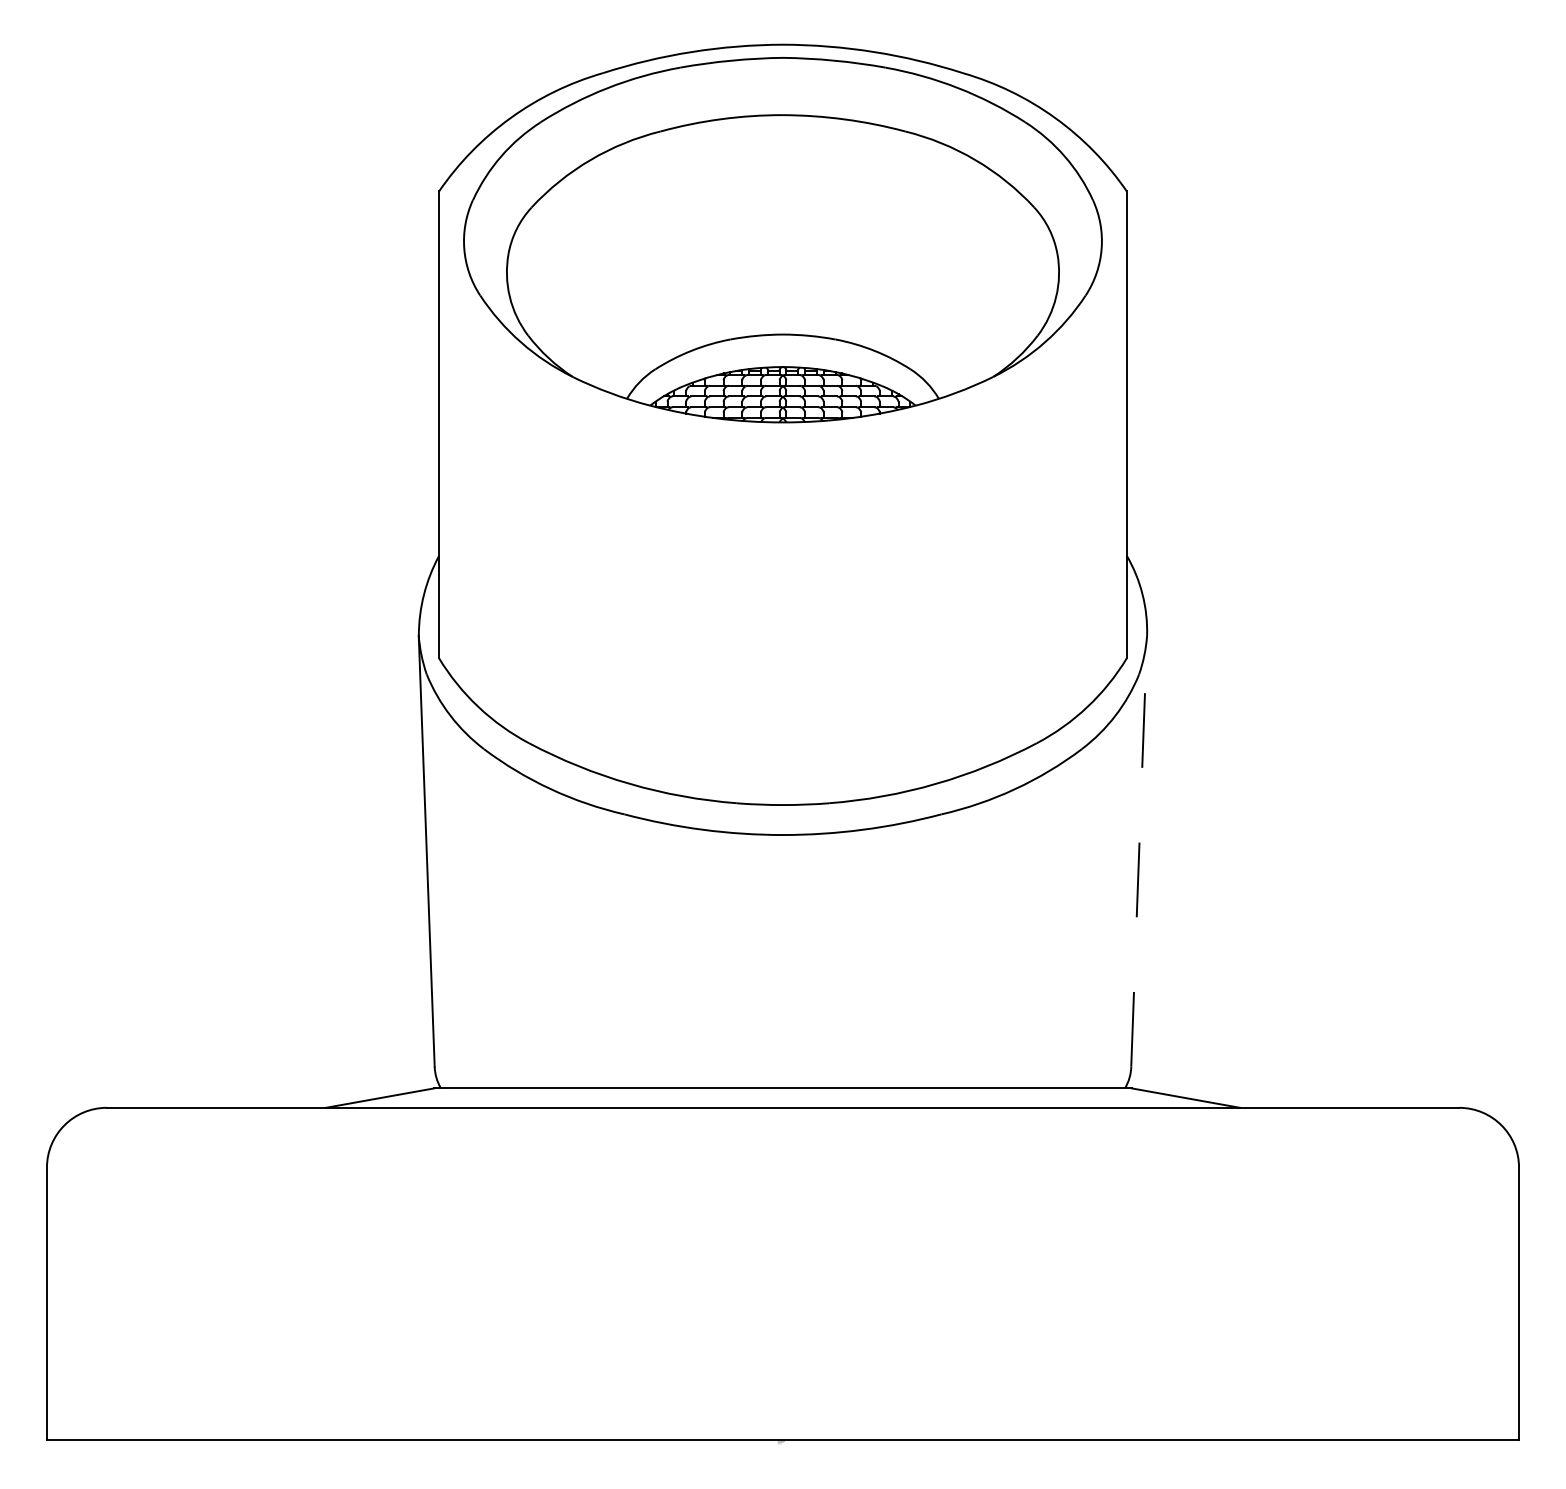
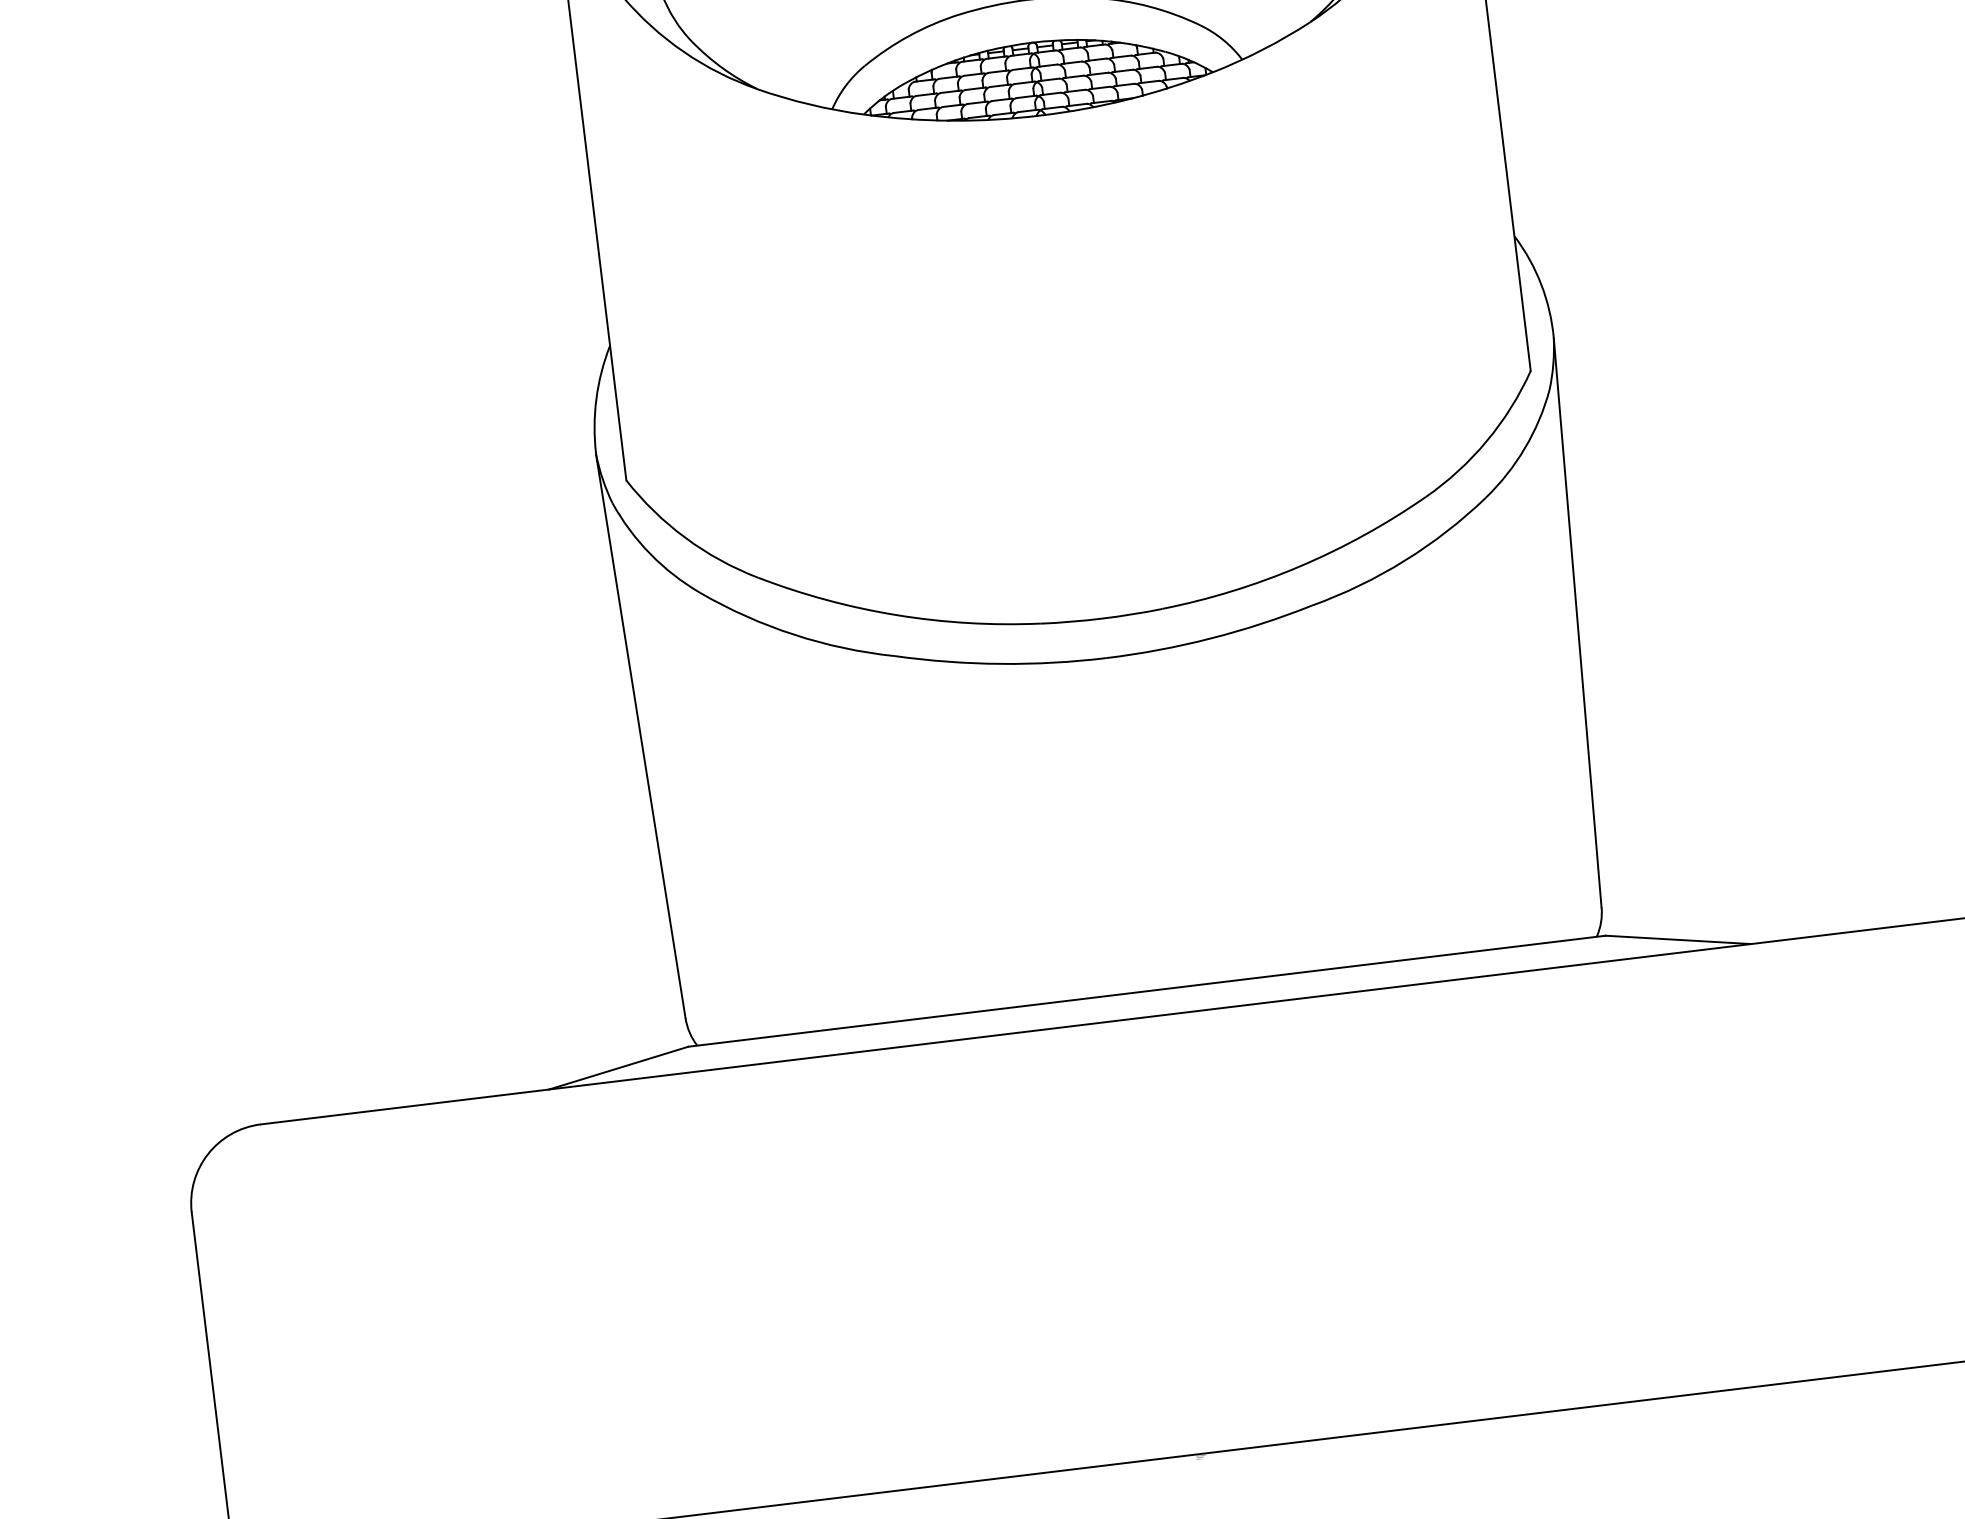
line: (1139, 851) -> (1578, 622), dashed -> solid

